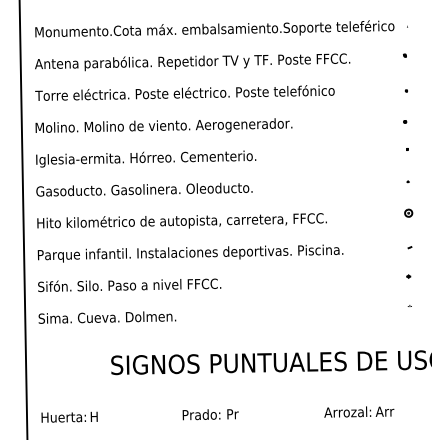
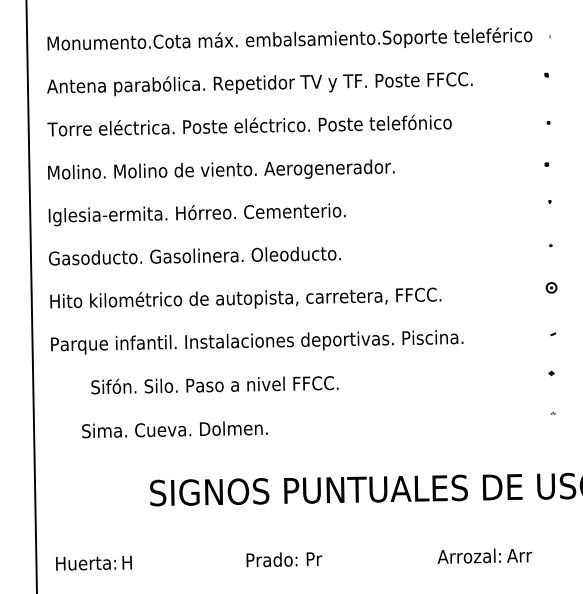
text: (129, 285) -> (214, 385), moved
text: (107, 317) -> (174, 429), moved

